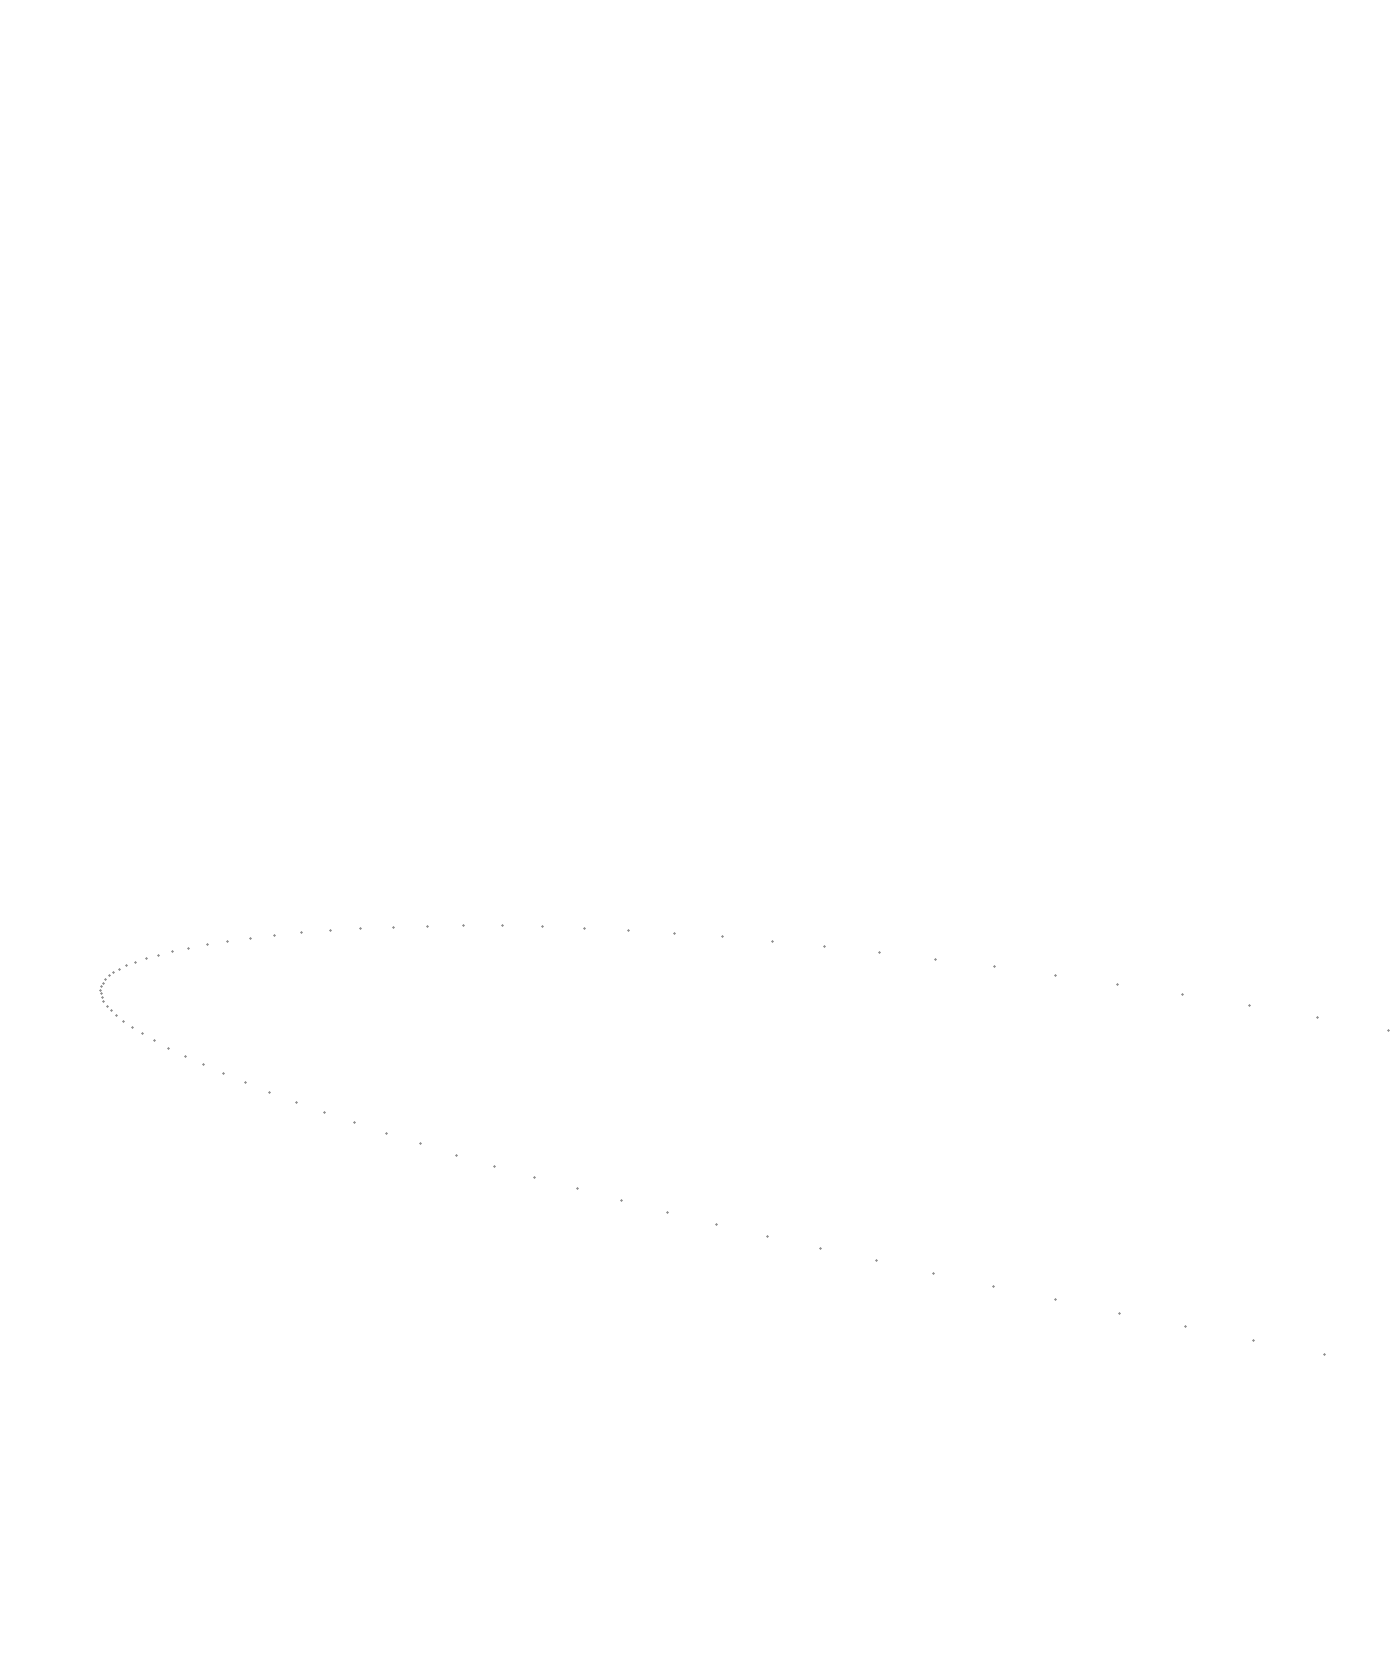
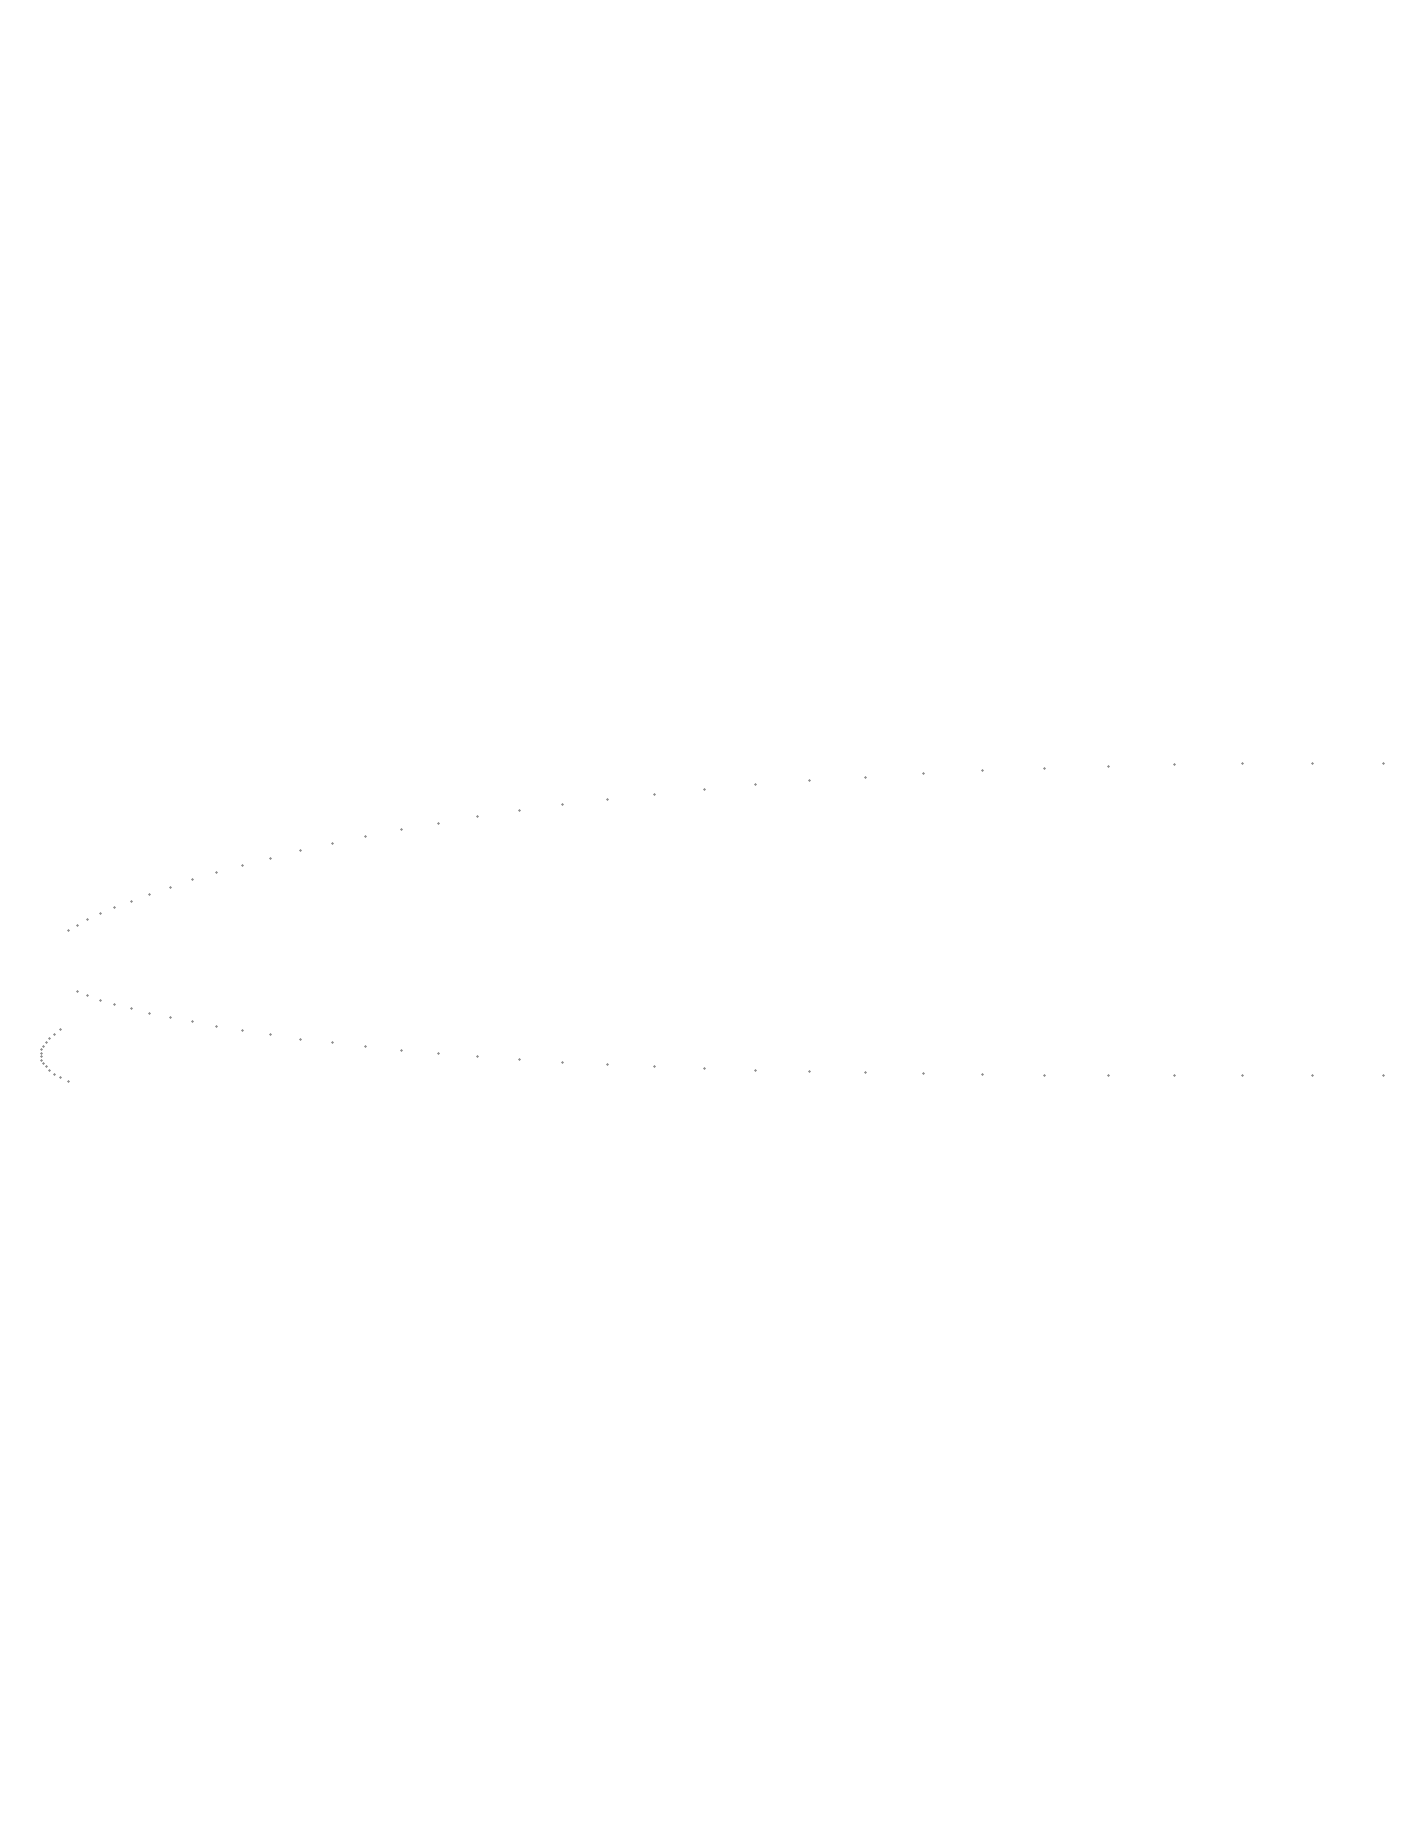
part: (102, 990) -> (42, 1056), moved

